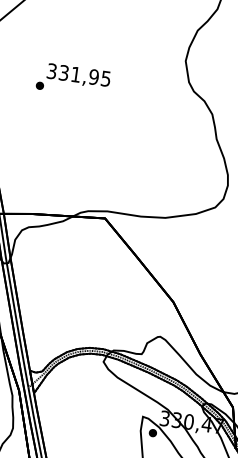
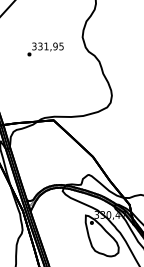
text: (73, 80) -> (45, 49), moved

